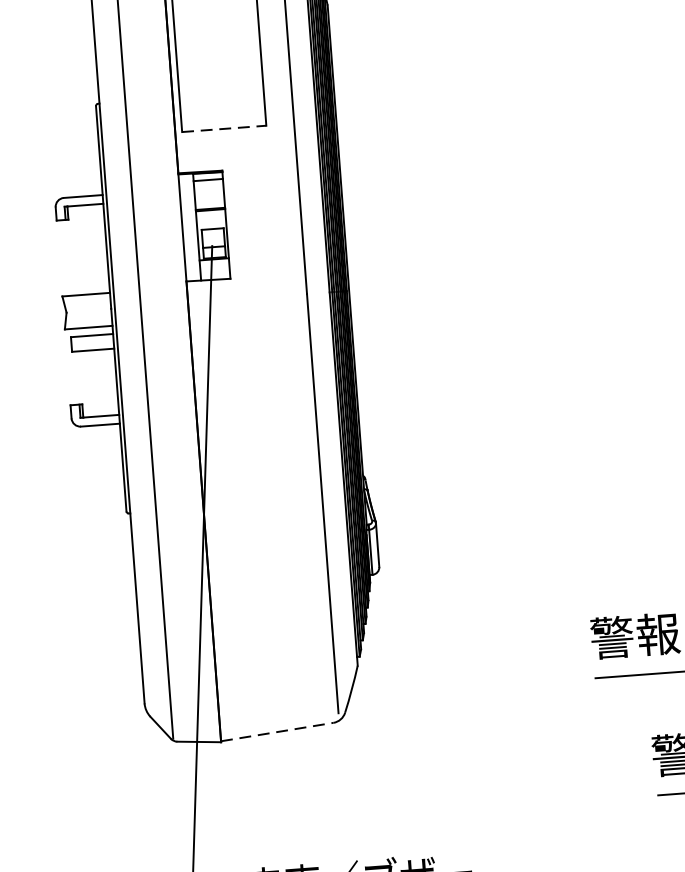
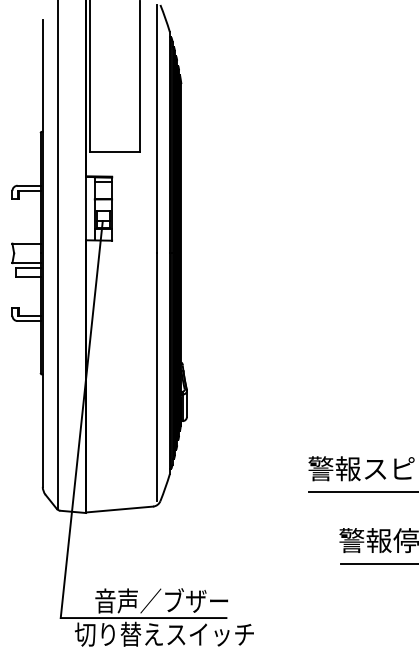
line: (224, 129) -> (115, 152), dashed -> solid
line: (277, 732) -> (119, 509), dashed -> solid

